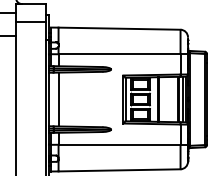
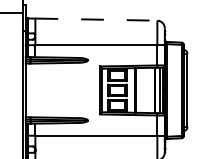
line: (119, 28) -> (96, 19), solid -> dashed
line: (58, 99) -> (35, 90), removed

